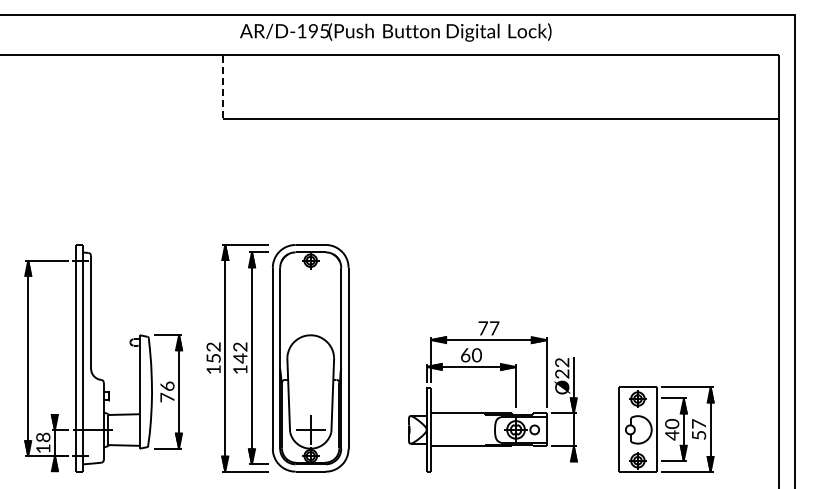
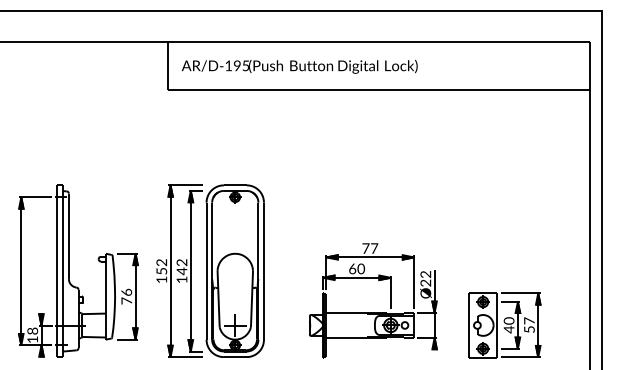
text: (395, 32) -> (299, 66), moved
line: (222, 87) -> (168, 66), dashed -> solid

